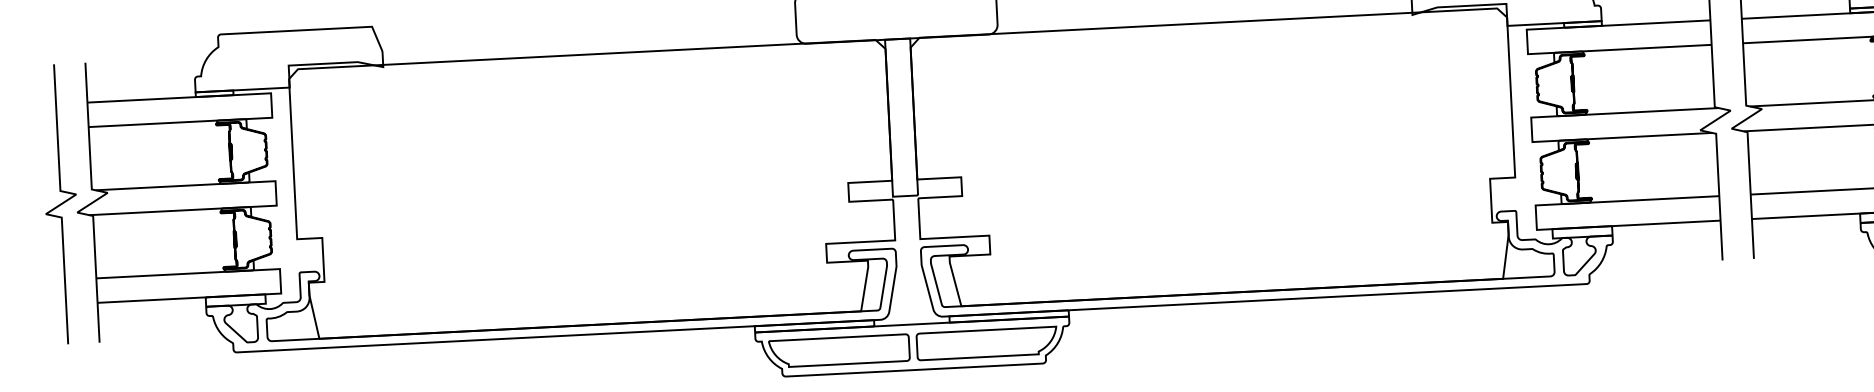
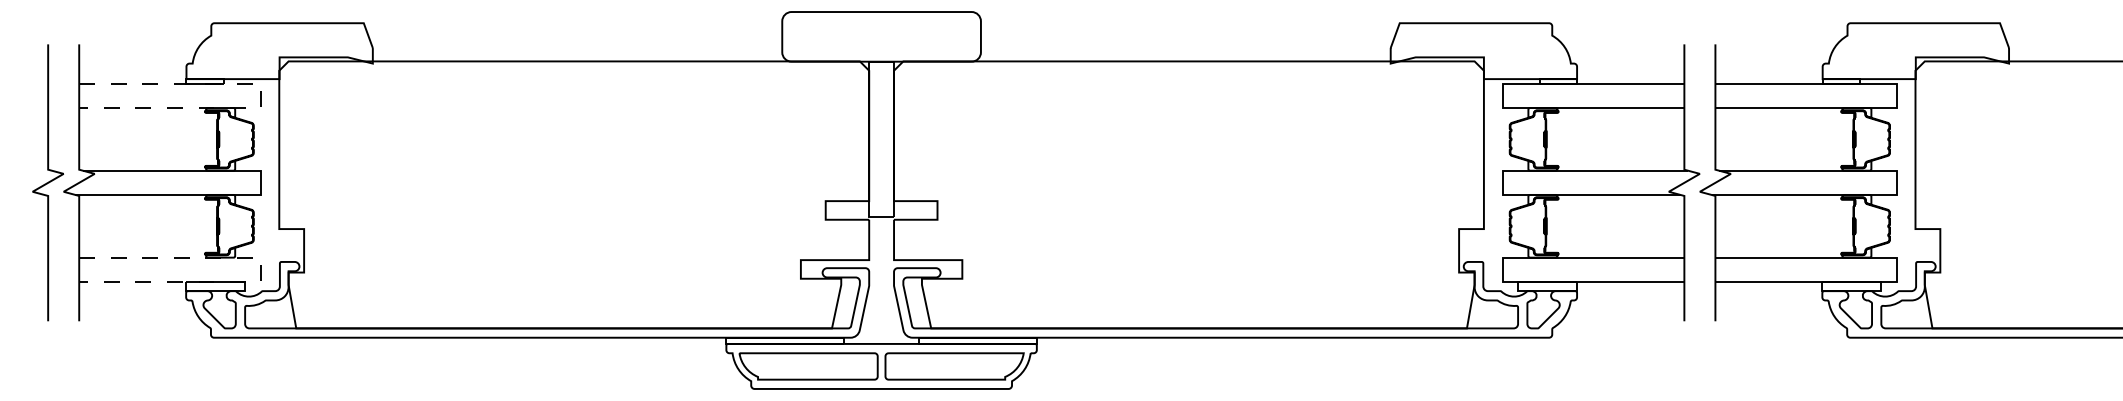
line: (271, 106) -> (260, 96), solid -> dashed
line: (280, 282) -> (260, 270), solid -> dashed

